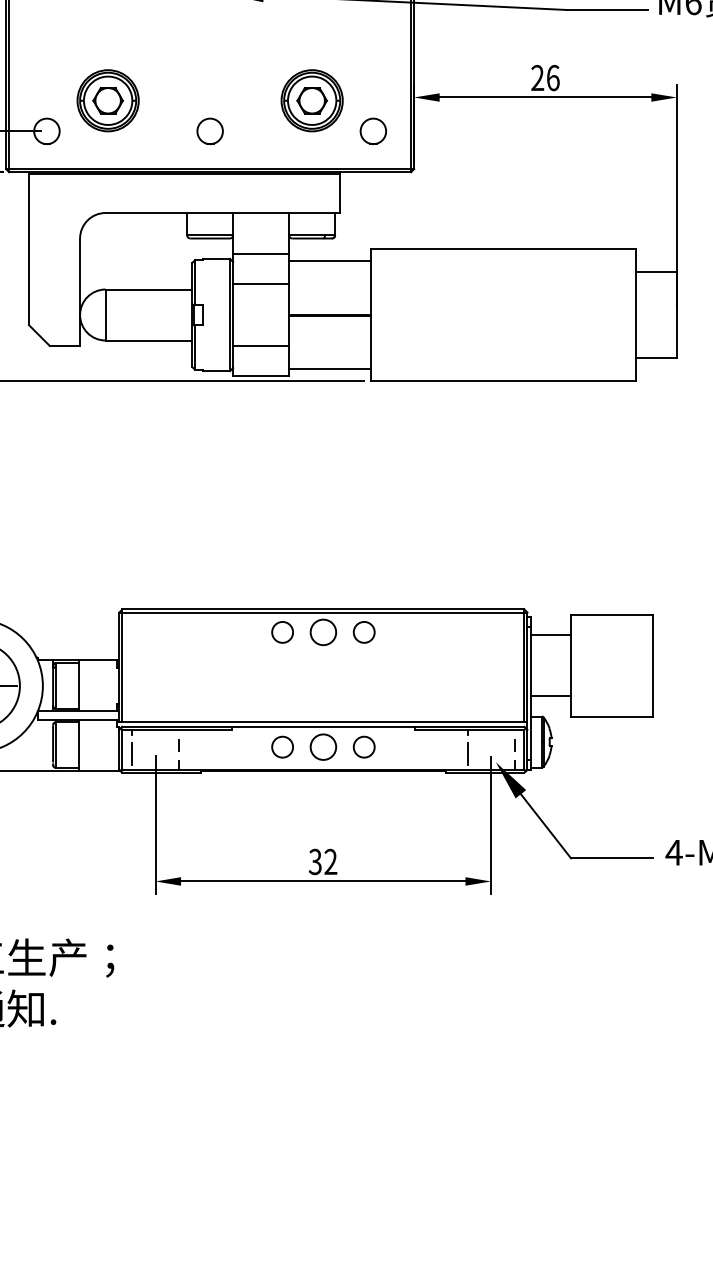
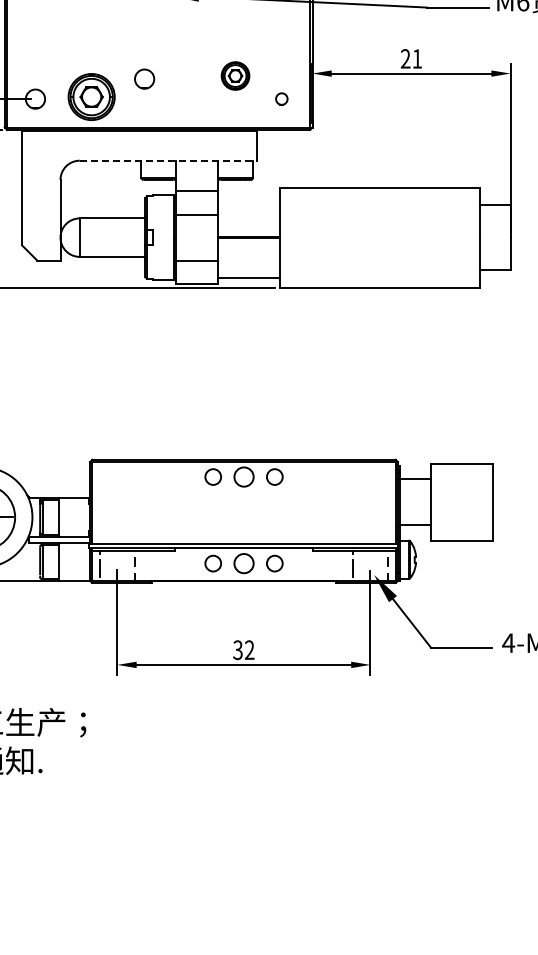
text: (553, 77) -> (417, 58), 26 -> 21
part: (107, 100) -> (91, 96), moved
part: (312, 100) -> (235, 75), size x0.6
circle: (209, 130) -> (144, 78), moved
circle: (373, 130) -> (281, 98), size x0.6
line: (223, 212) -> (168, 160), solid -> dashed
line: (329, 261) -> (248, 197), removed

